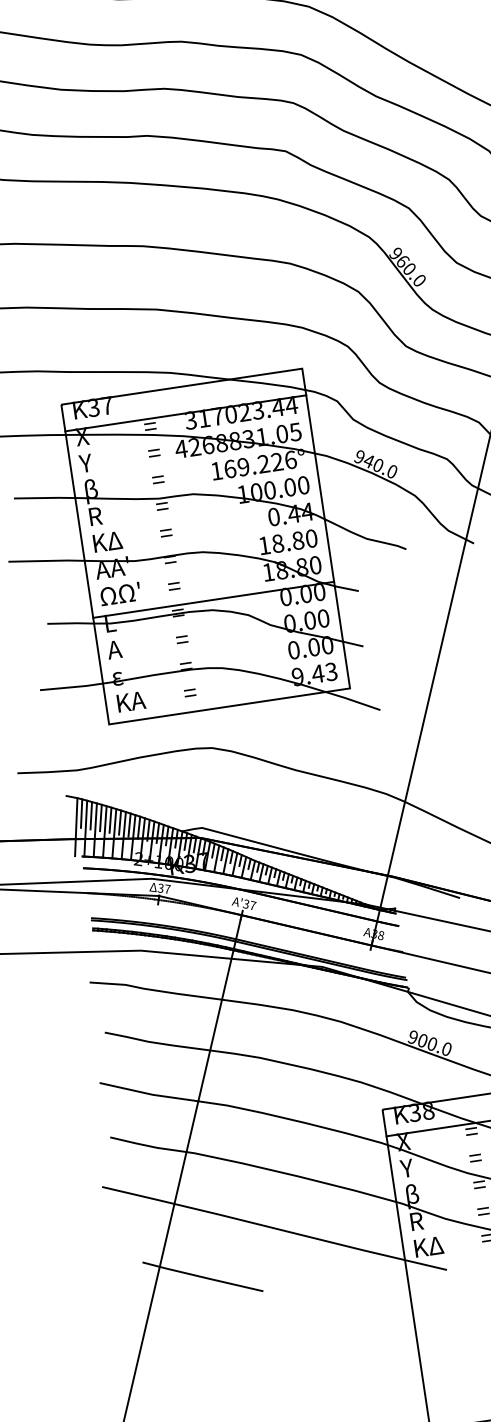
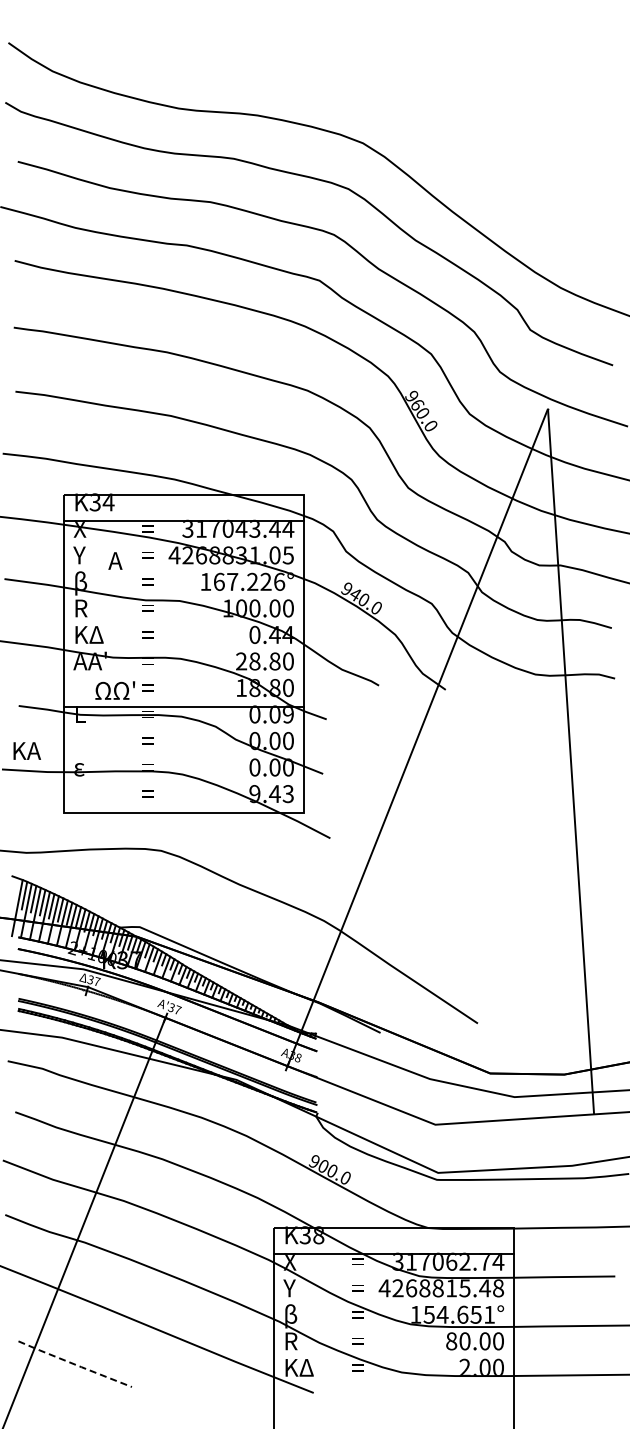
text: (106, 405) -> (108, 502), K37 -> K34
text: (244, 412) -> (241, 528), 317023.44 -> 317043.44
text: (243, 466) -> (232, 581), 169.226° -> 167.226°
text: (264, 545) -> (241, 661), 18.80 -> 28.80
text: (318, 592) -> (287, 714), 0.00 -> 0.09
text: (120, 593) -> (115, 690), moved
text: (114, 649) -> (115, 560), moved
text: (130, 701) -> (26, 750), moved
line: (203, 1277) -> (75, 1364), solid -> dashed

